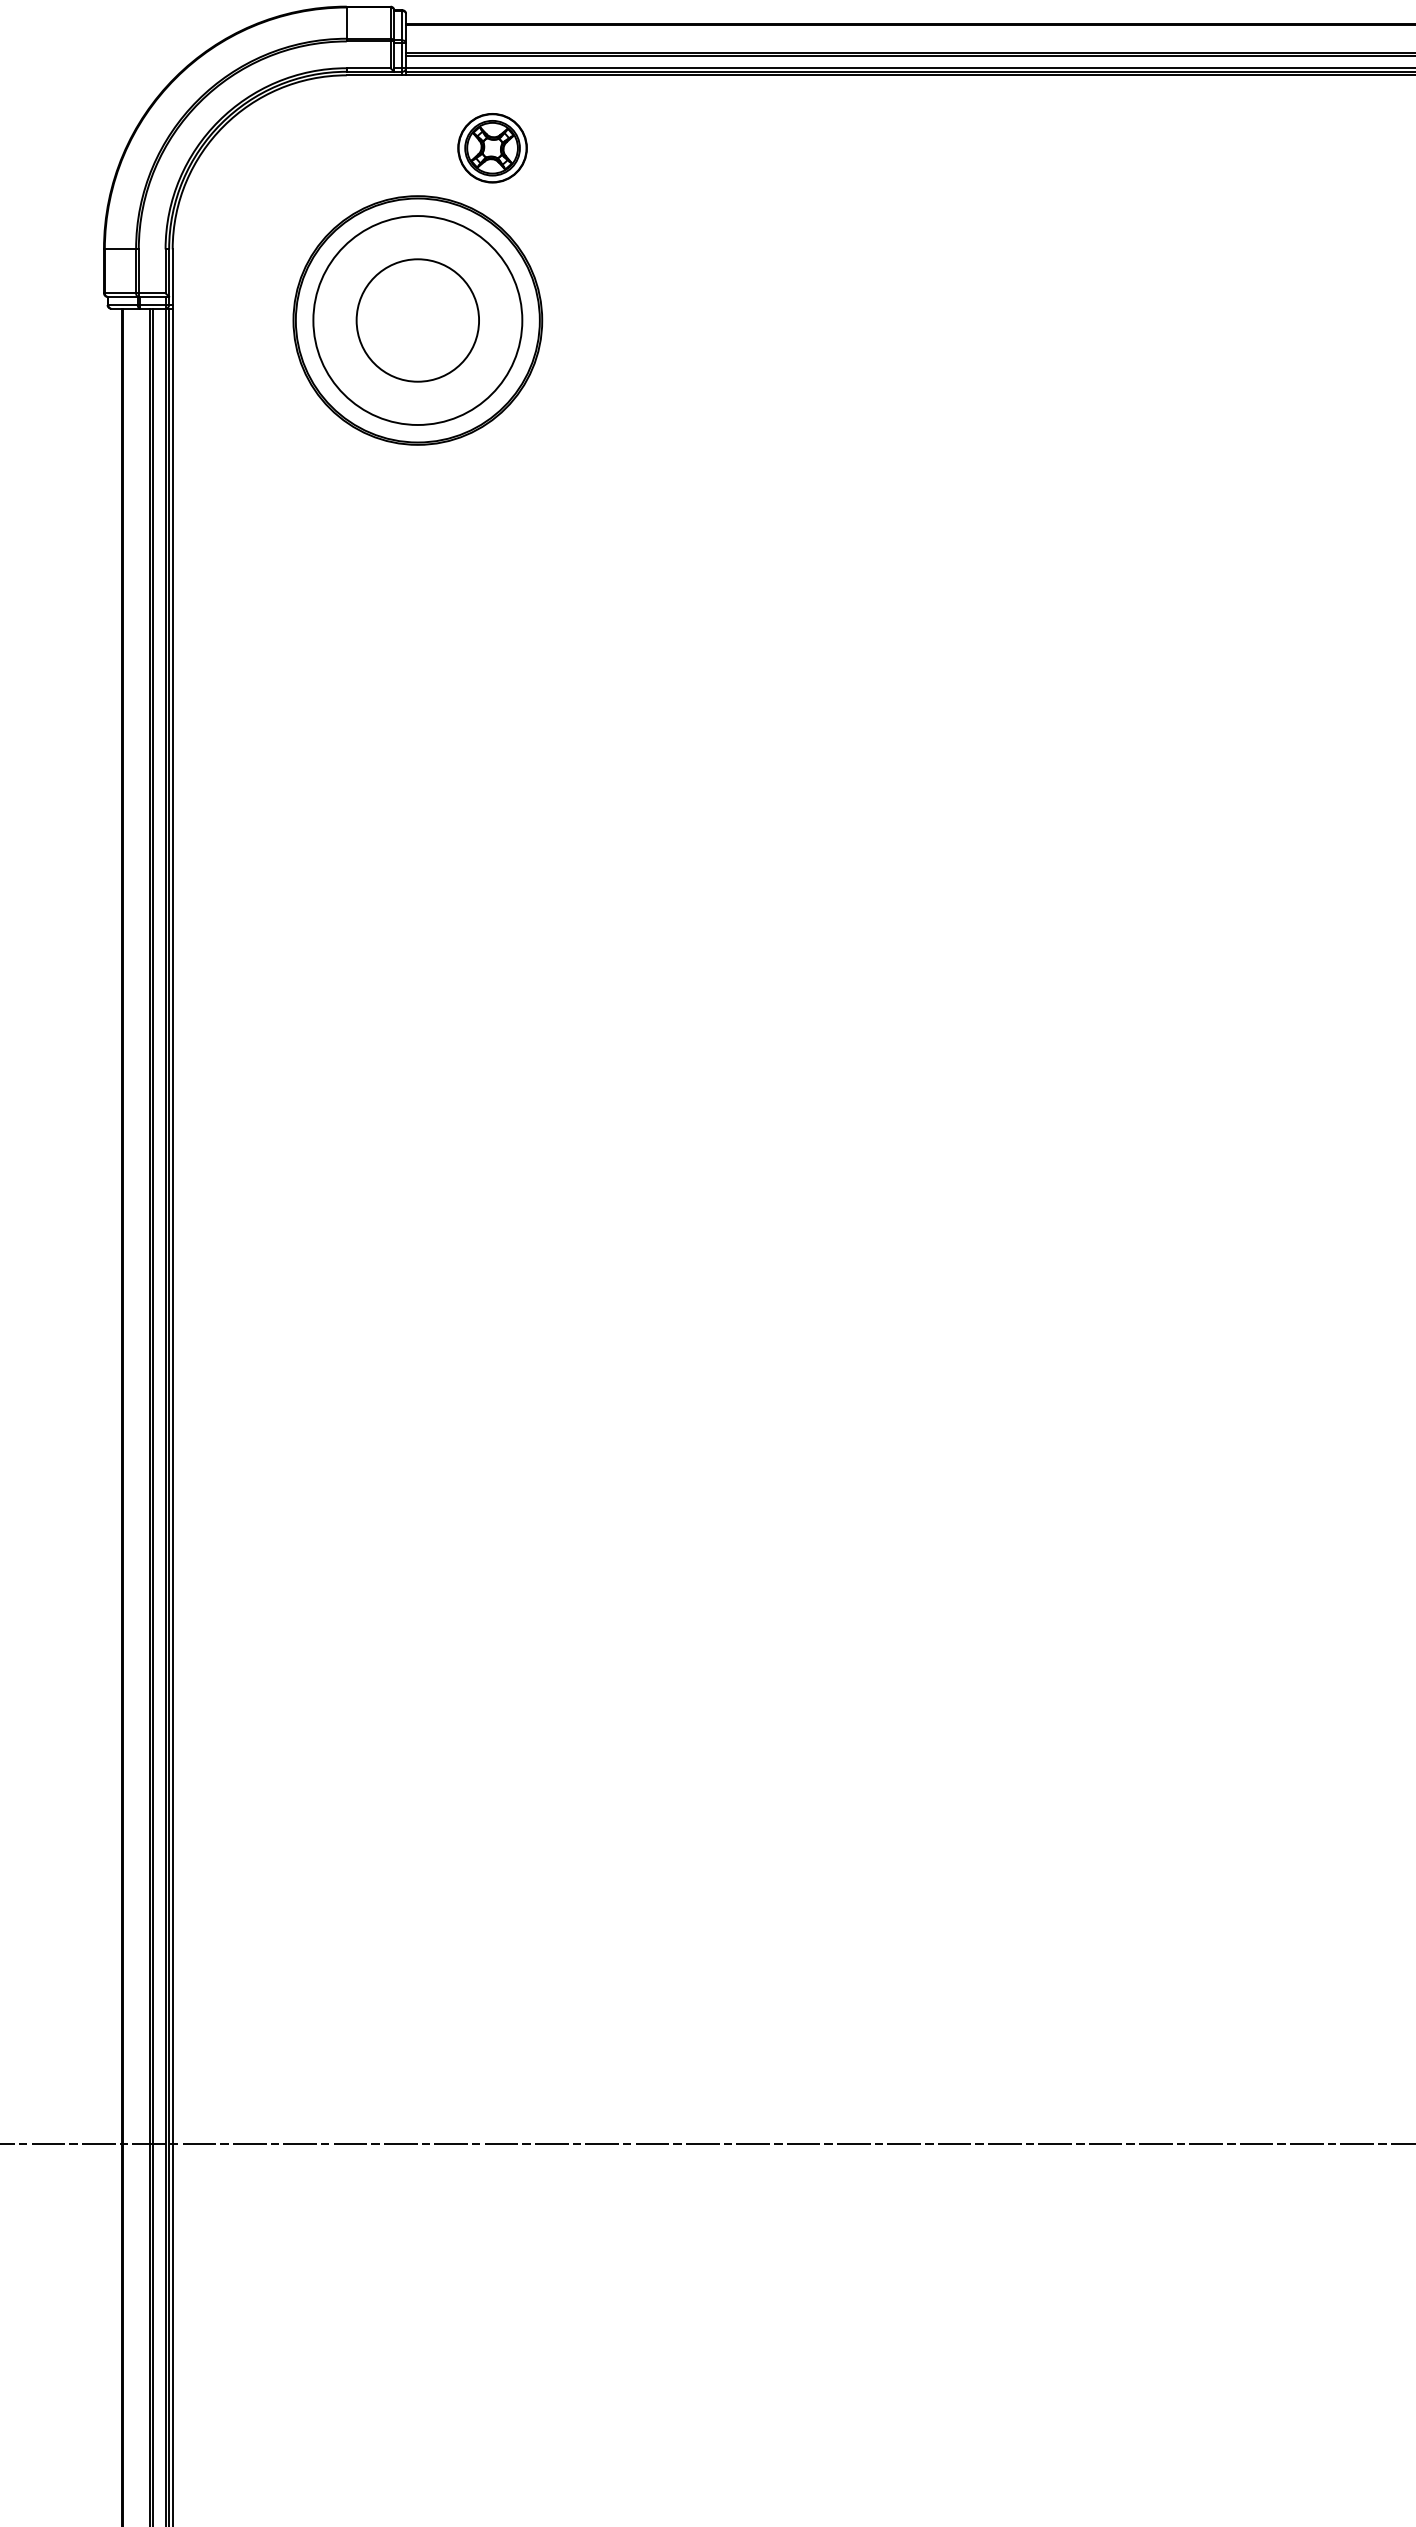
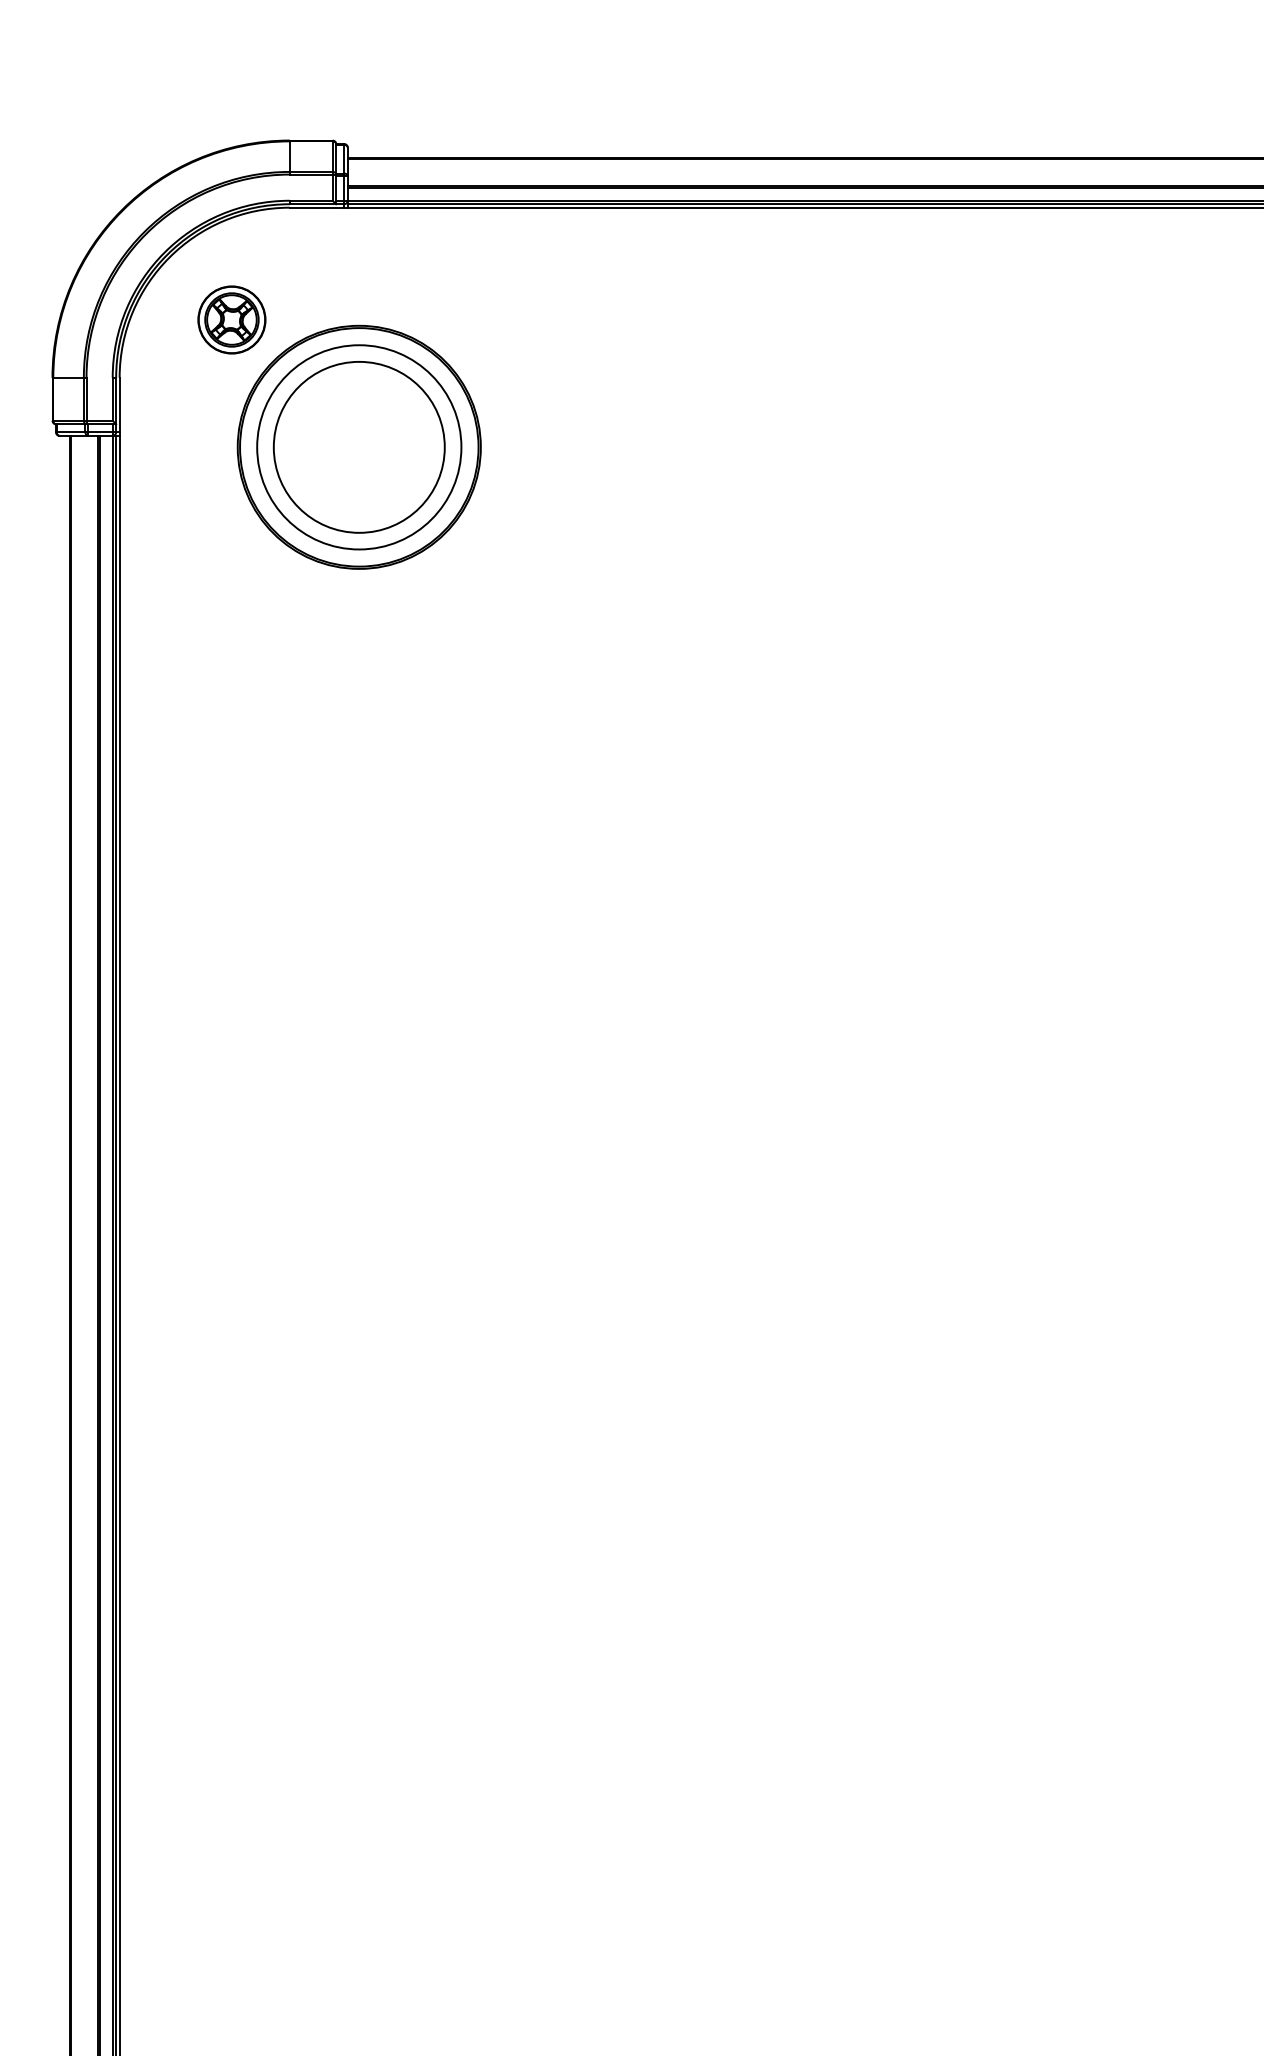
part: (492, 148) -> (231, 320), moved
circle: (417, 320) -> (358, 447), size x1.43

